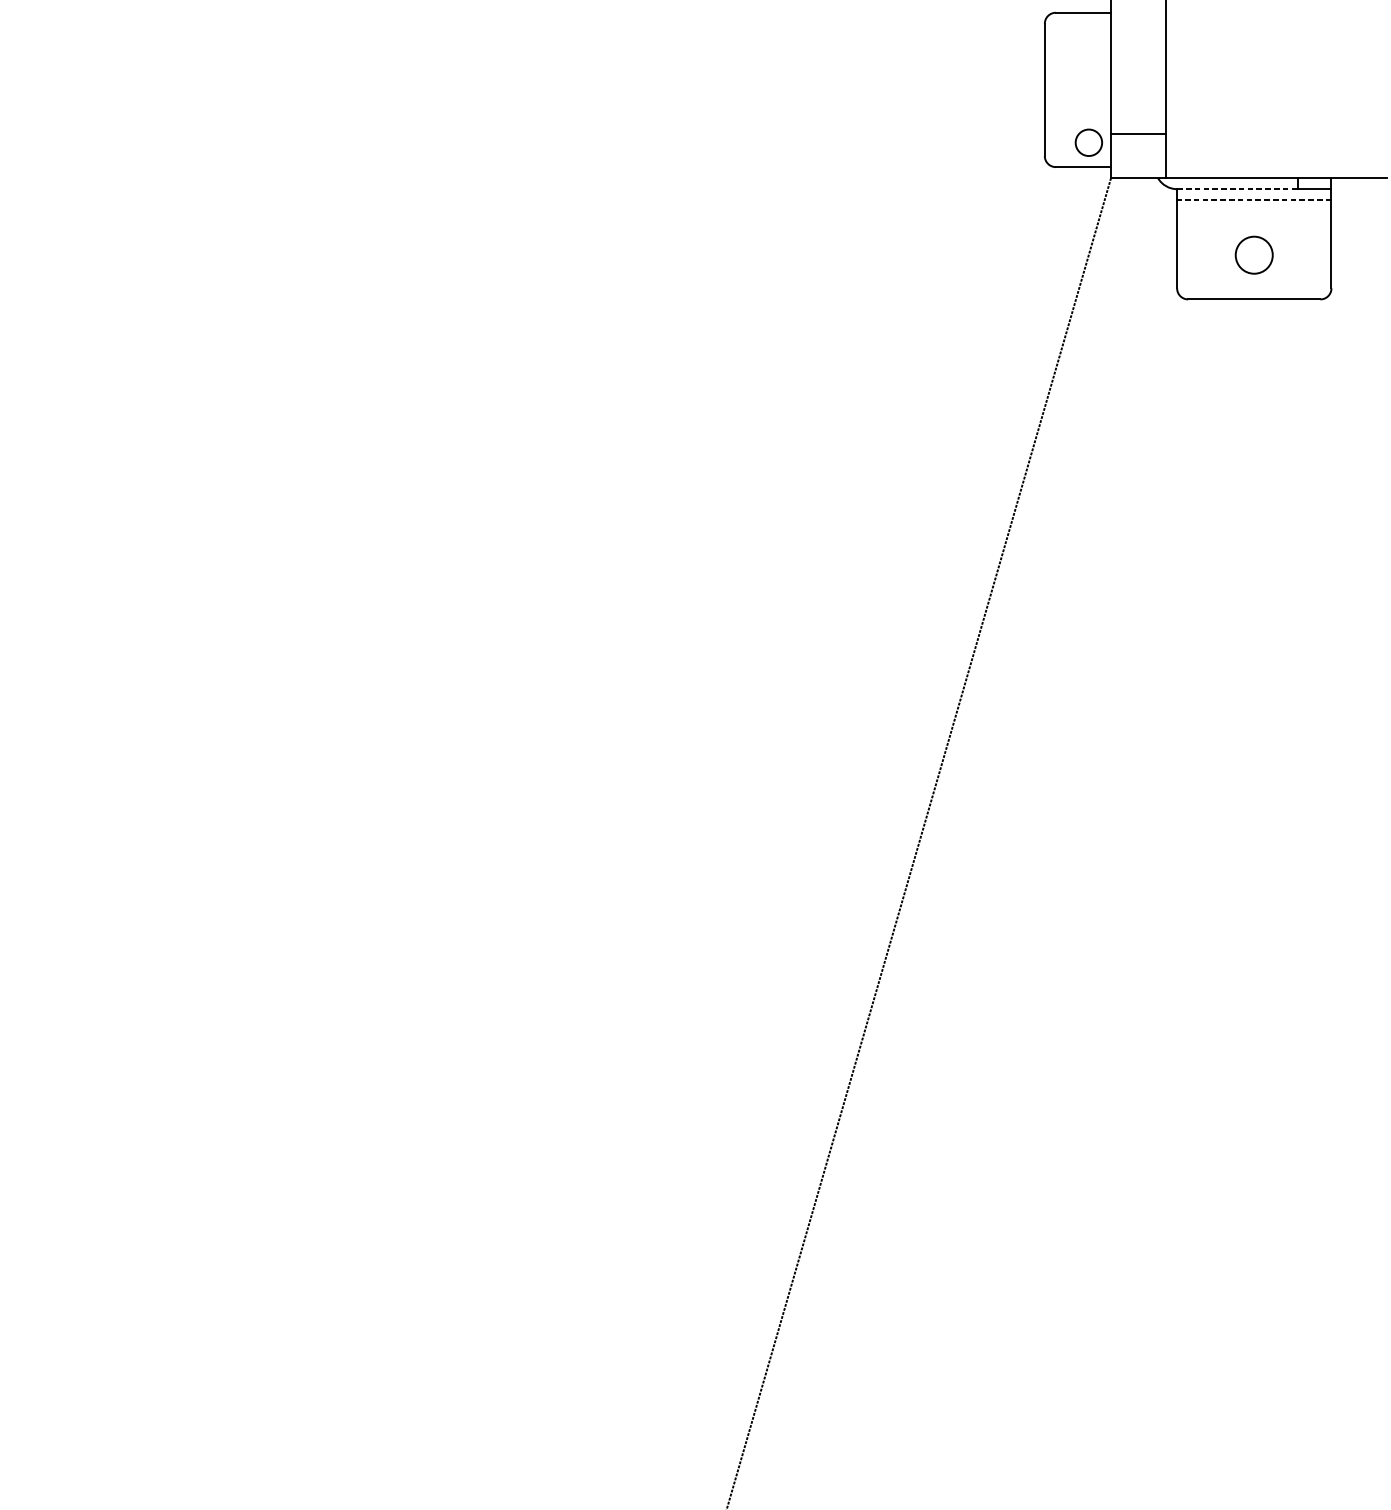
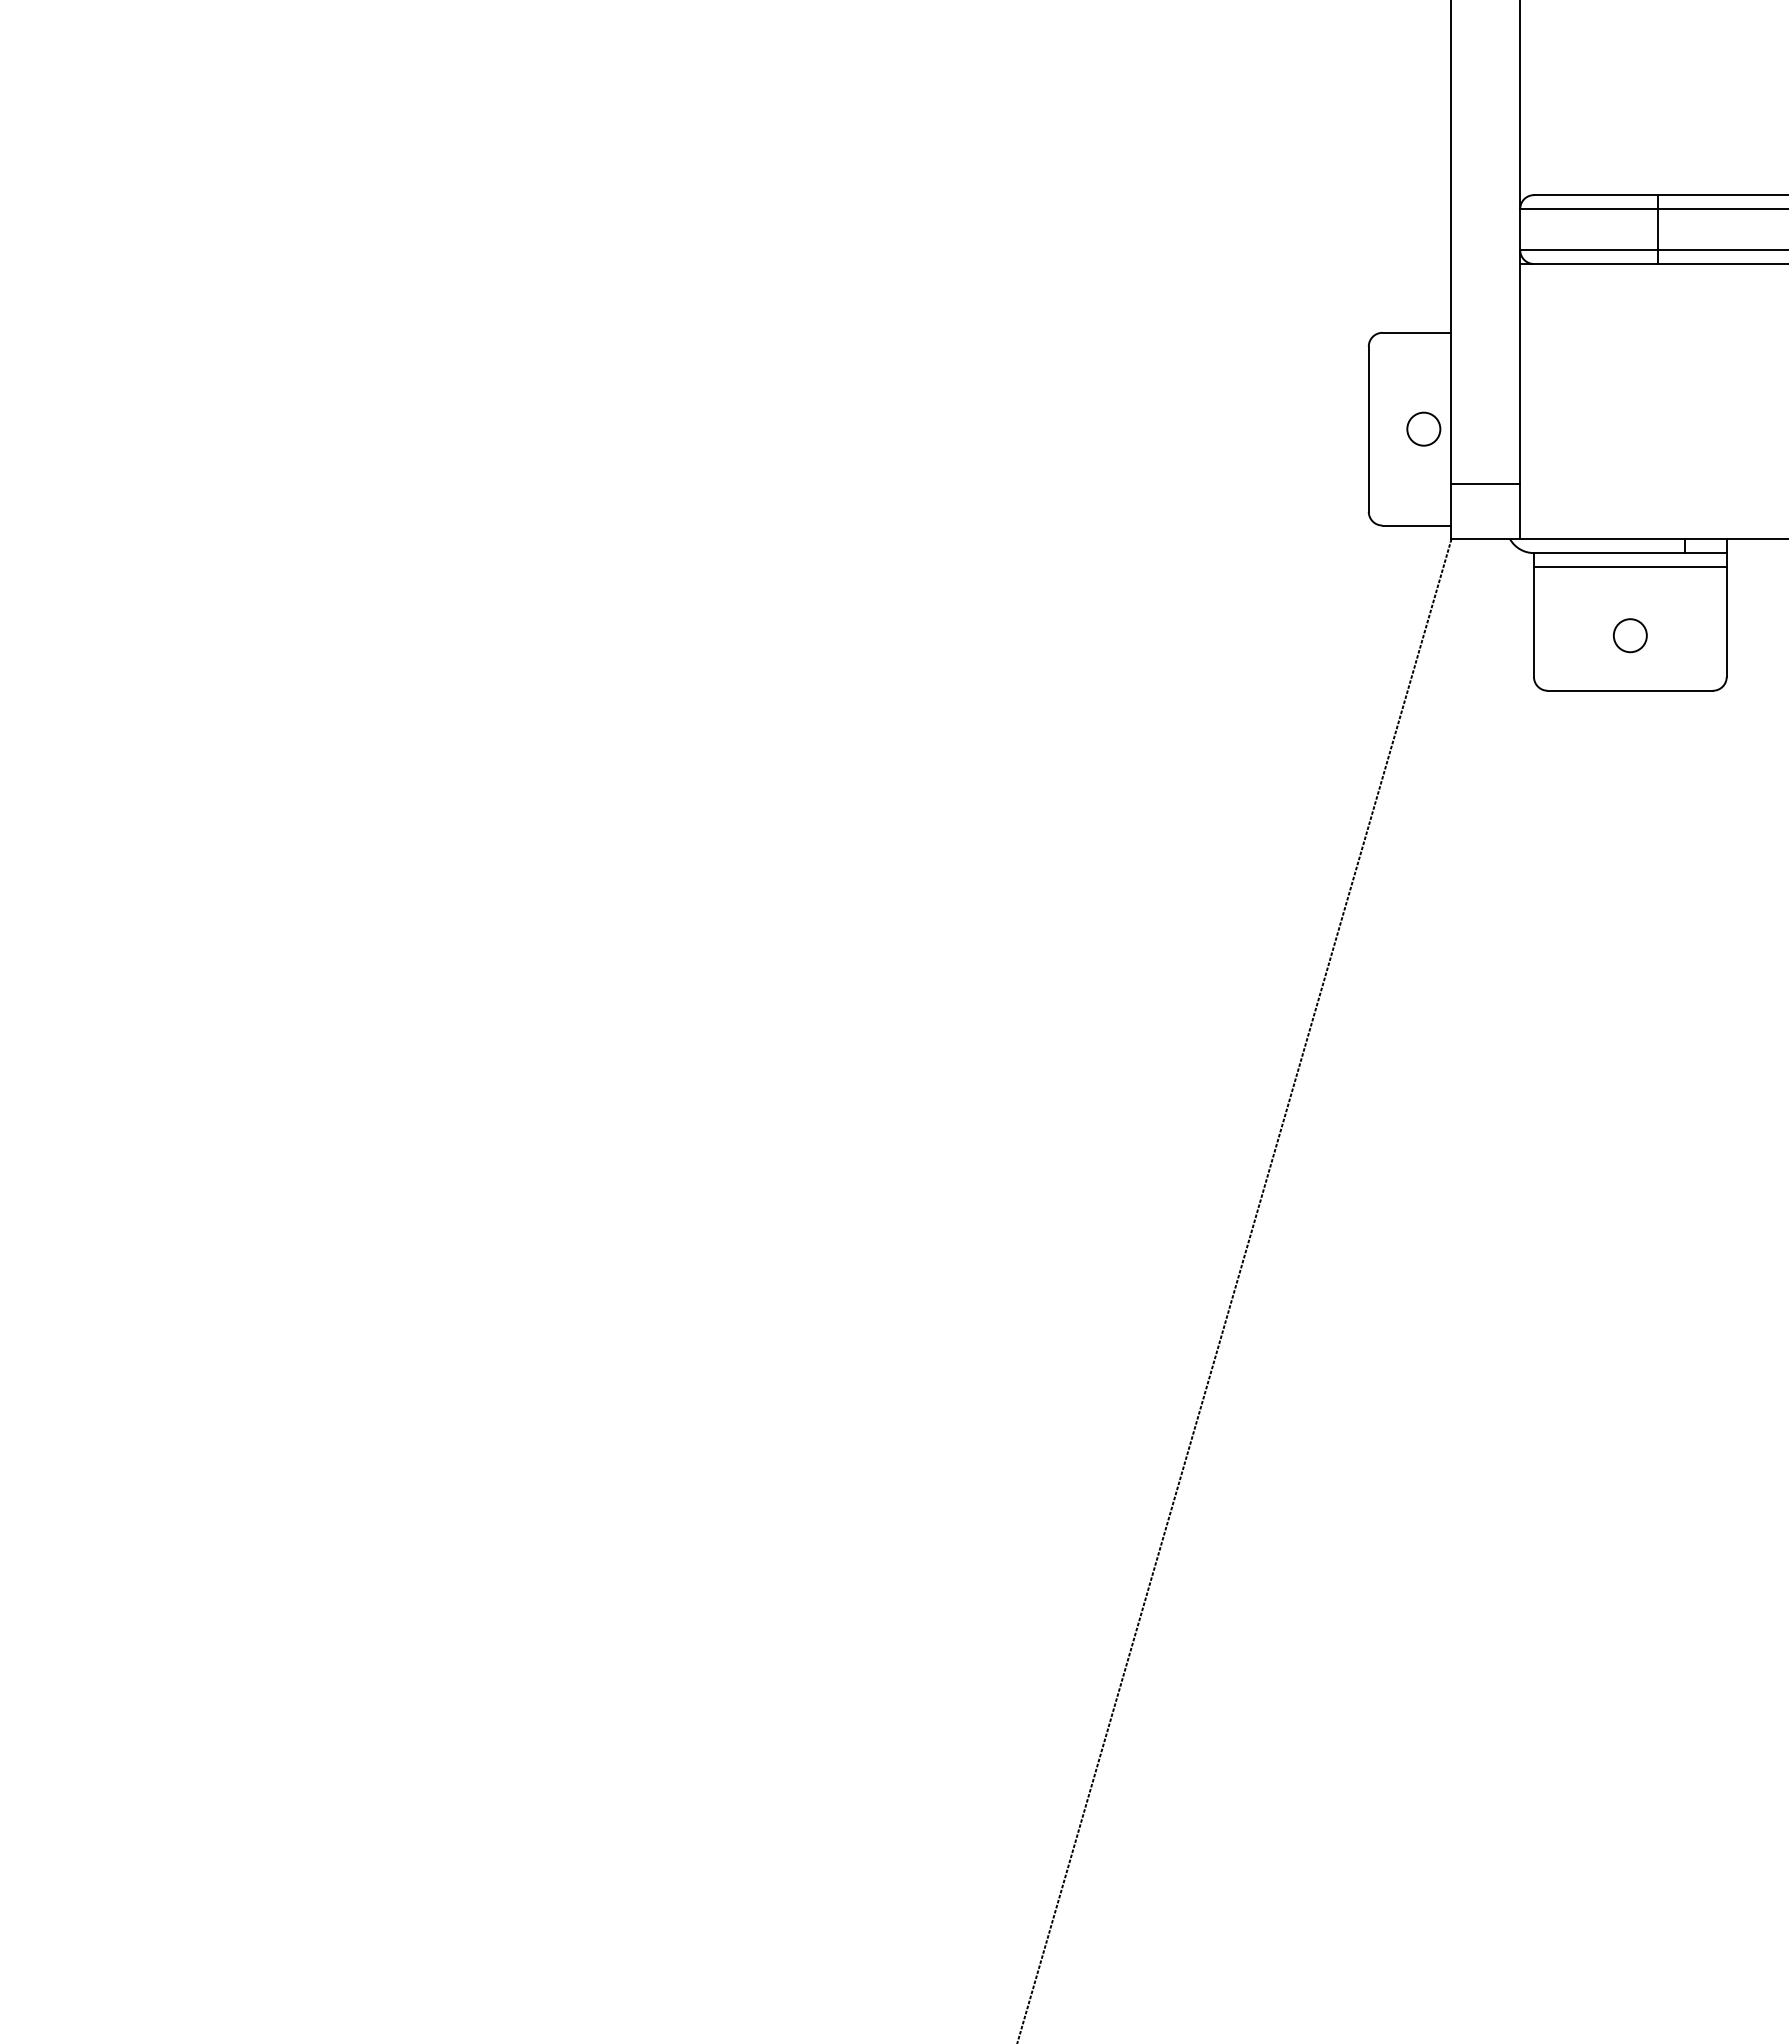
circle: (1088, 142) -> (1423, 428), moved
line: (1237, 189) -> (1609, 553), dashed -> solid
line: (1253, 199) -> (1629, 566), dashed -> solid
circle: (1254, 255) -> (1630, 635), size x0.71

